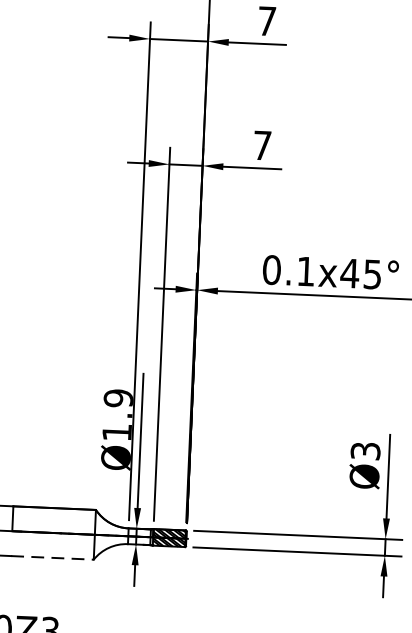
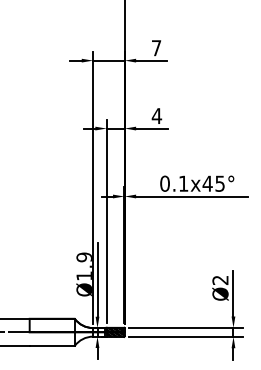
text: (261, 144) -> (156, 115), 7 -> 4
text: (365, 449) -> (220, 279), Ø3 -> Ø2
line: (52, 557) -> (52, 345), dashed -> solid

